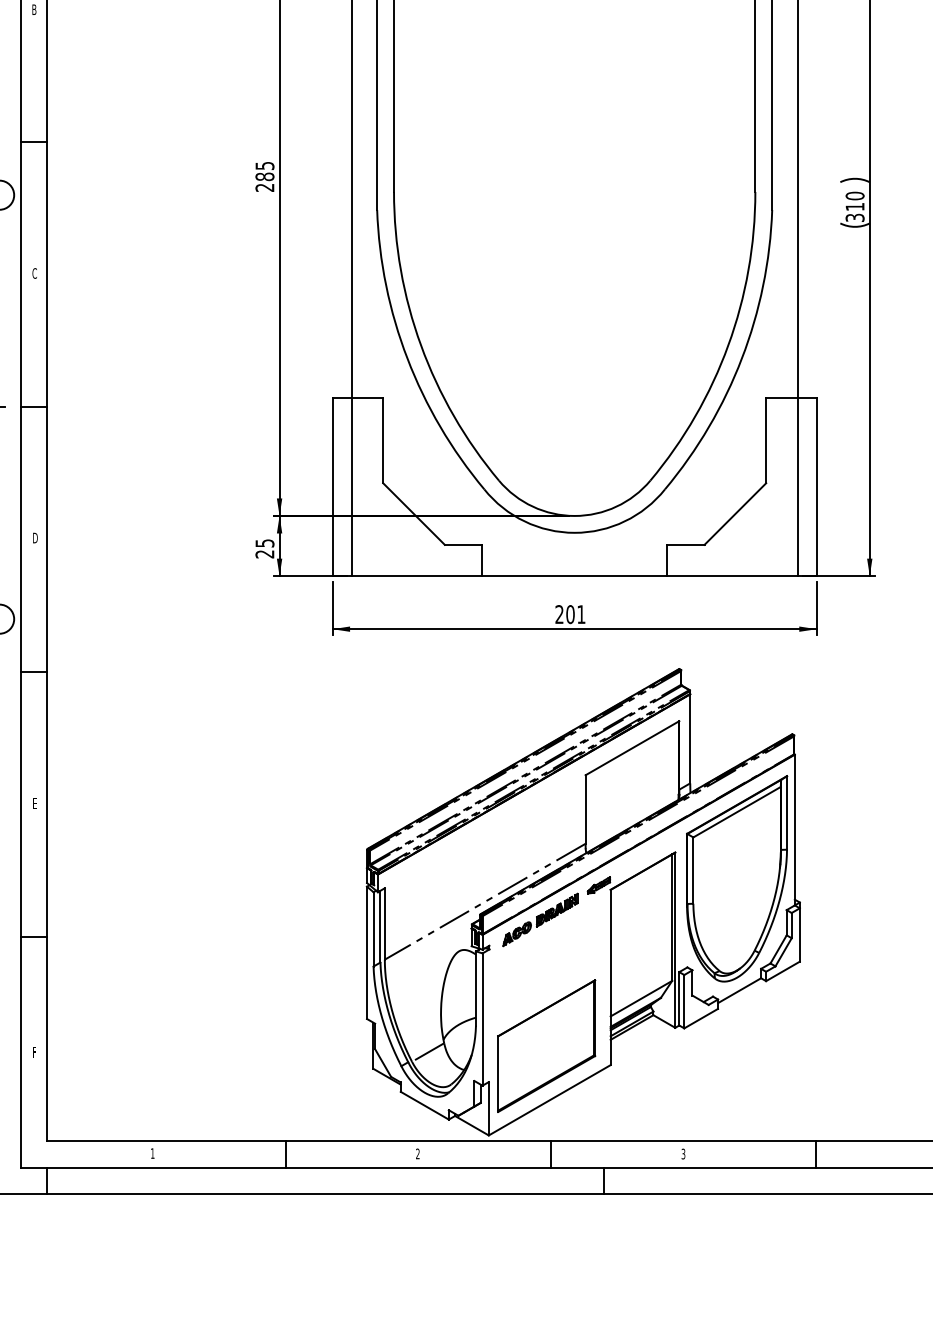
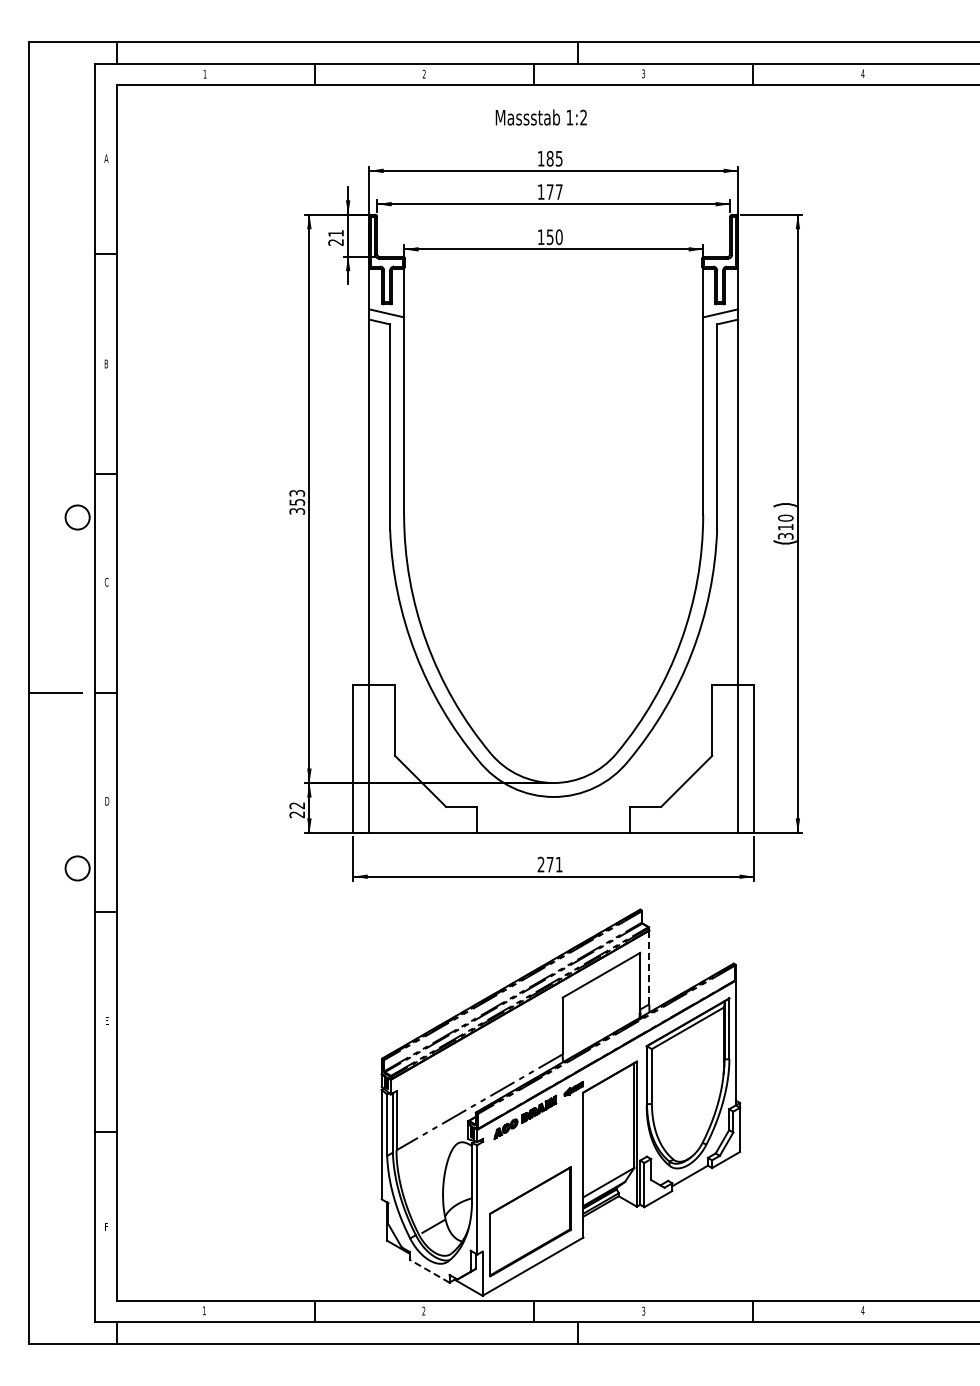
text: (265, 177) -> (297, 502), 285 -> 353
text: (265, 543) -> (297, 805), 25 -> 22
text: (569, 614) -> (549, 864), 201 -> 271
line: (690, 738) -> (649, 967), solid -> dashed
line: (424, 1106) -> (429, 1271), solid -> dashed

